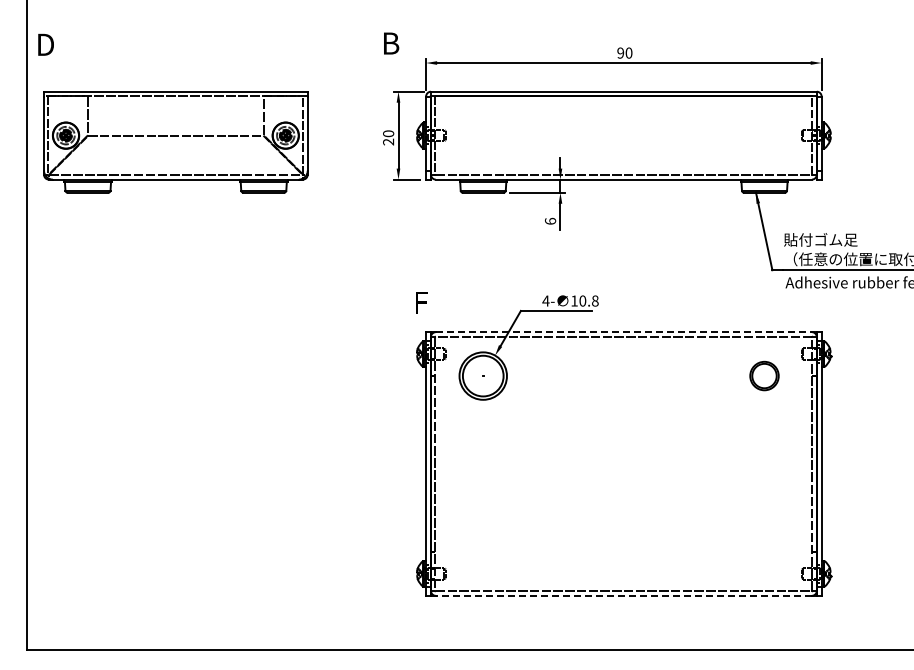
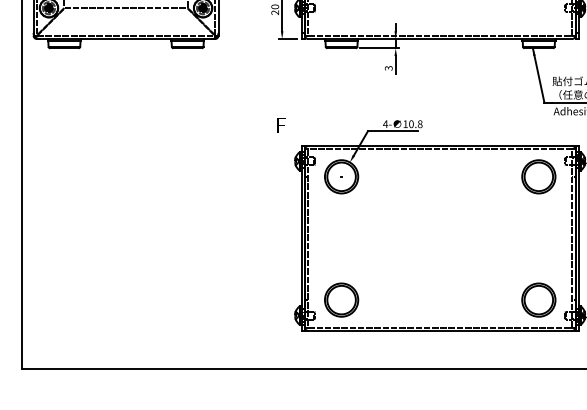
text: (550, 220) -> (388, 67), 6 -> 3
text: (421, 302) -> (281, 125), moved
line: (624, 332) -> (440, 146), dashed -> solid
part: (764, 375) -> (538, 176), size x1.67
part: (482, 551) -> (341, 299), added
part: (764, 551) -> (538, 299), added
line: (623, 595) -> (439, 330), dashed -> solid

